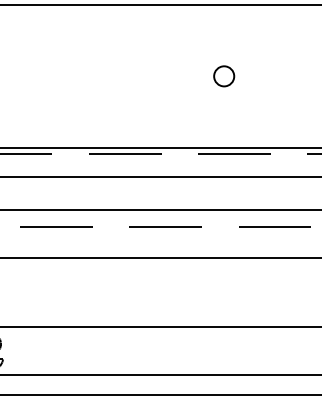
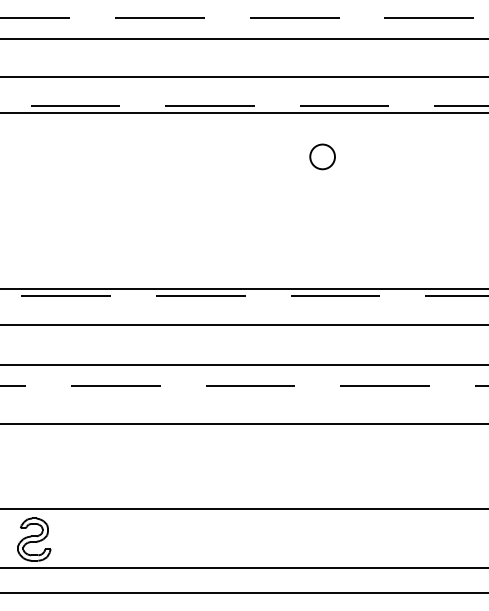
circle: (224, 76) -> (322, 156), moved

